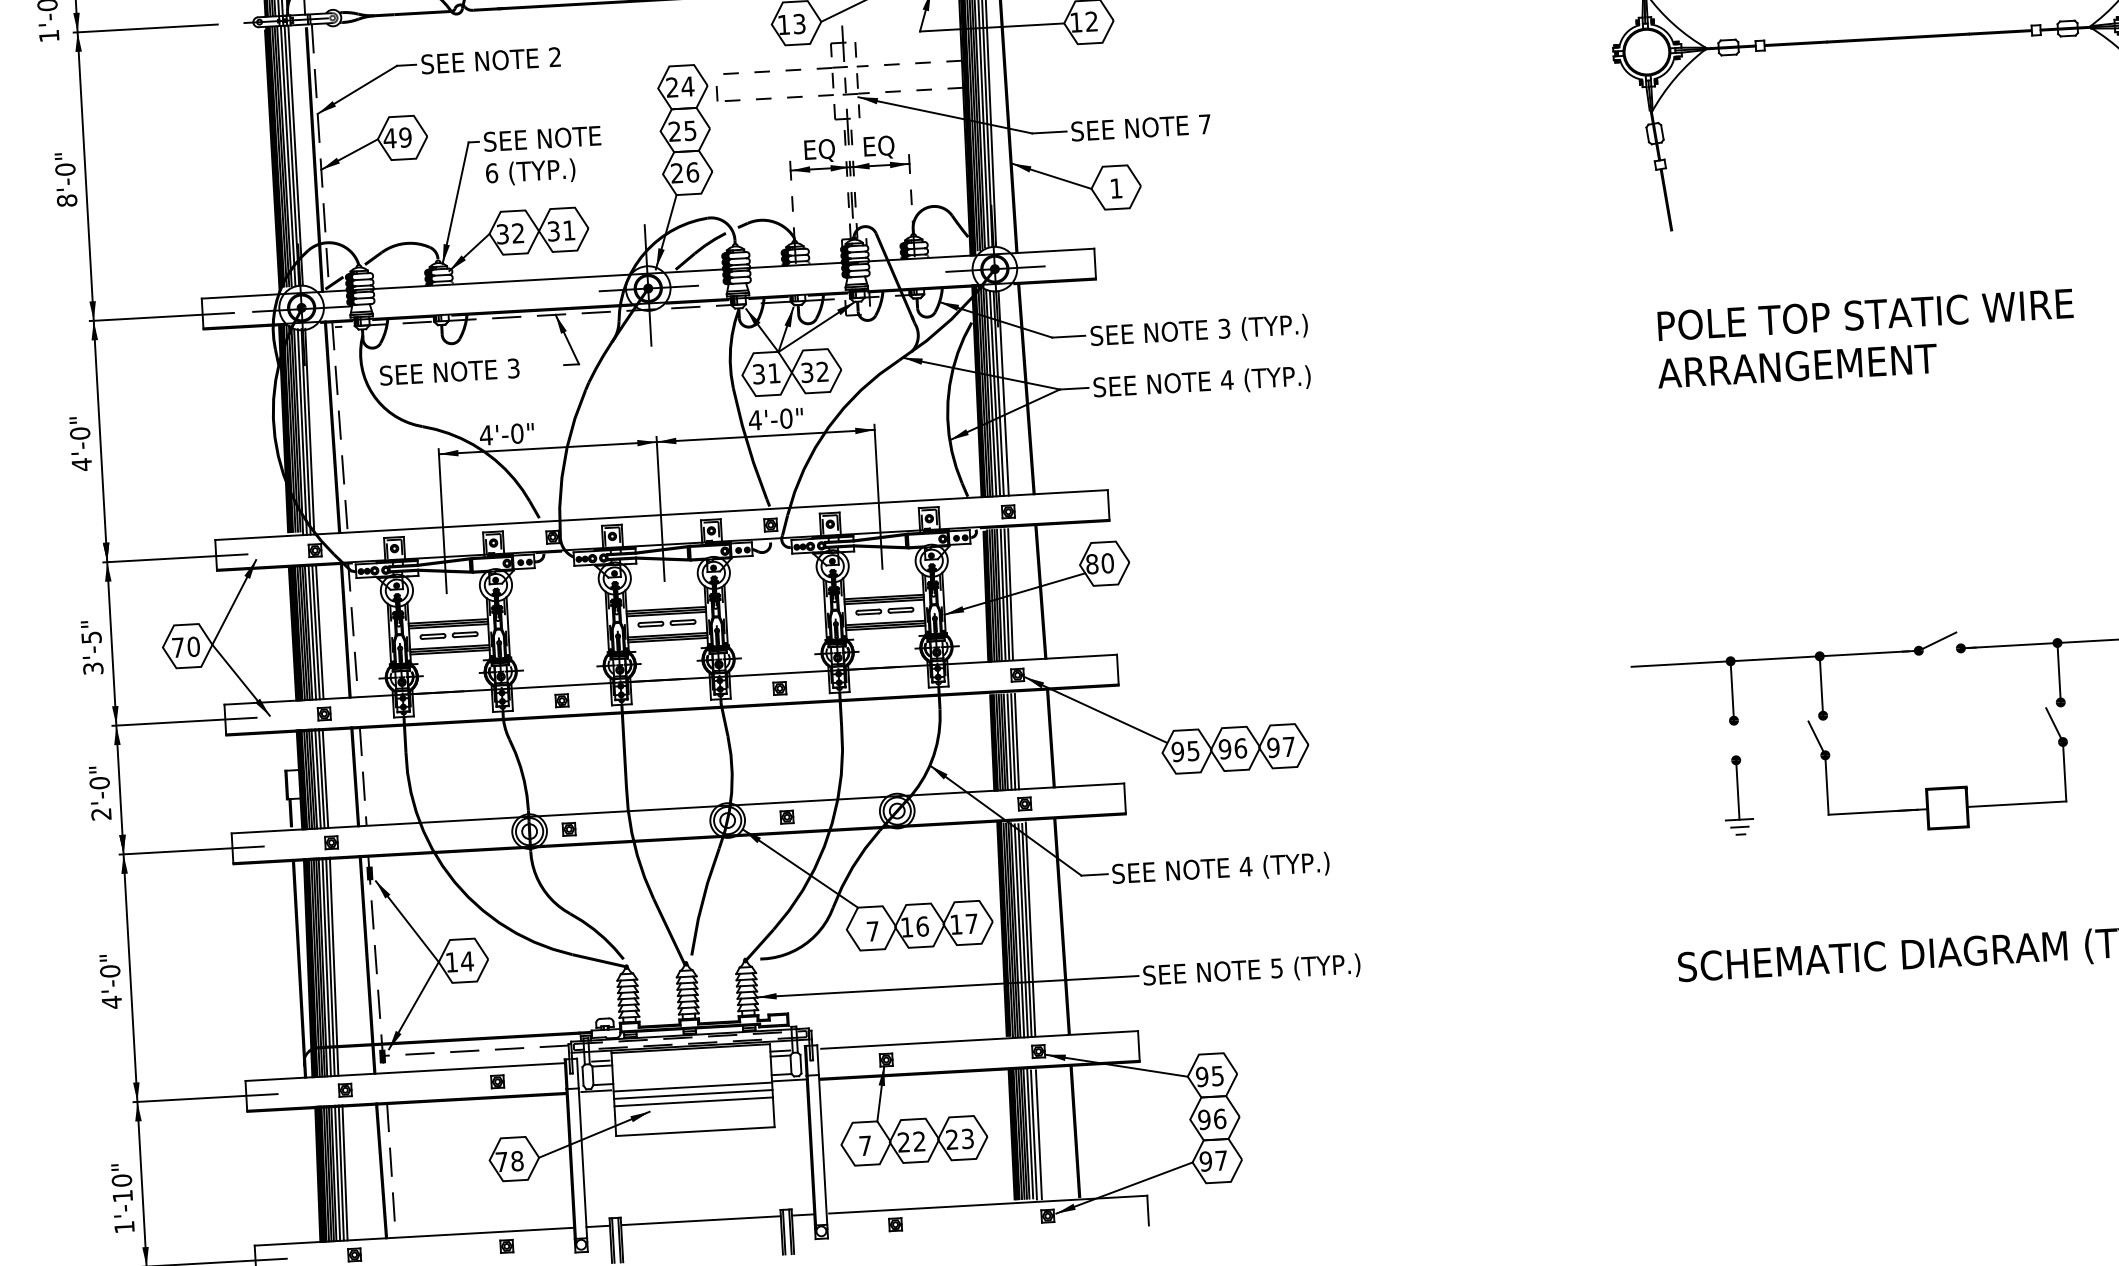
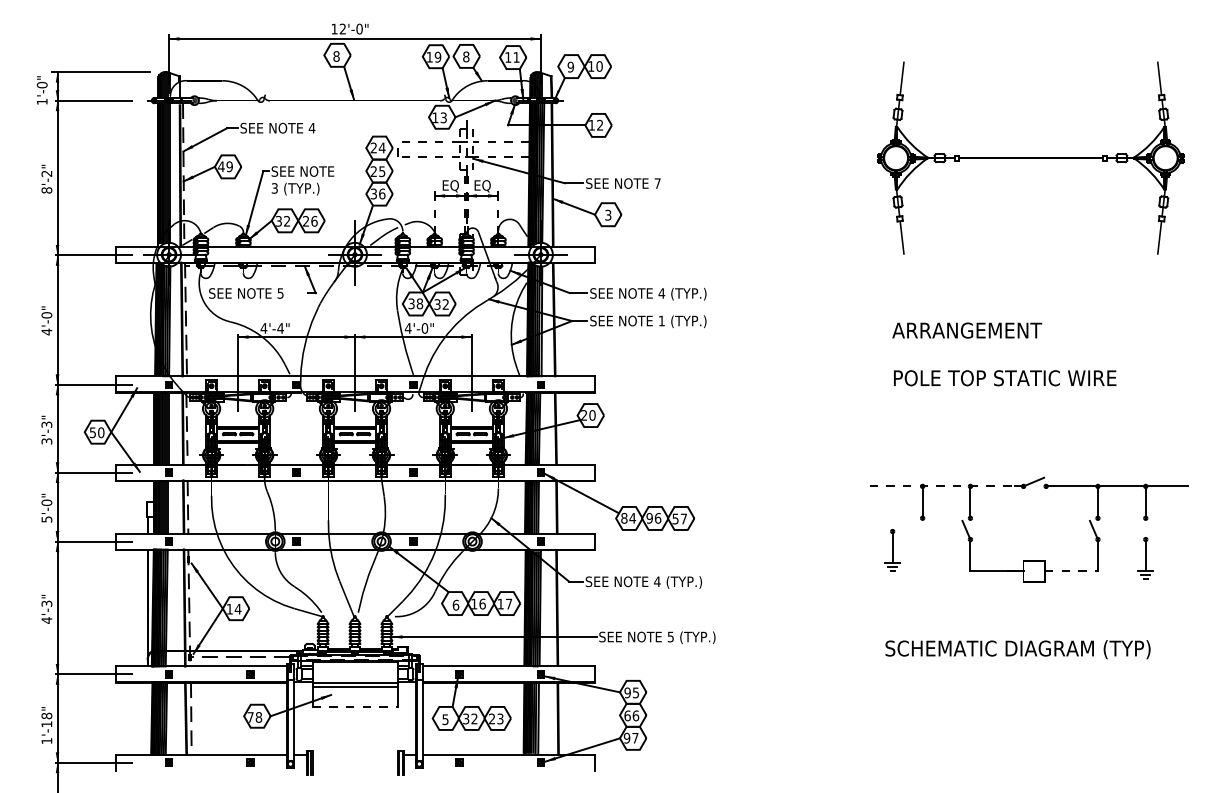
text: (553, 55) -> (311, 127), 2 -> 4
text: (64, 169) -> (46, 173), 8'-0" -> 8'-2"
text: (491, 173) -> (274, 188), 6 -> 3
text: (676, 174) -> (373, 194), 26 -> 36
text: (1116, 187) -> (608, 214), 1 -> 3
text: (561, 229) -> (310, 220), 31 -> 26
text: (1866, 315) -> (1005, 378), moved
text: (1223, 328) -> (661, 293), 3 -> 4
text: (513, 366) -> (280, 292), 3 -> 5
text: (773, 372) -> (419, 303), 31 -> 38
text: (1226, 379) -> (661, 320), 4 -> 1
text: (517, 433) -> (280, 328), 4'-0" -> 4'-4"
text: (1092, 564) -> (584, 415), 80 -> 20
text: (90, 637) -> (46, 424), 3'-5" -> 3'-3"
text: (177, 647) -> (92, 432), 70 -> 50
line: (1771, 659) -> (944, 486), solid -> dashed
text: (1273, 746) -> (675, 518), 97 -> 57
text: (1185, 751) -> (628, 518), 95 -> 84
part: (1737, 795) -> (892, 550), moved
line: (2017, 804) -> (1071, 571), solid -> dashed
text: (100, 814) -> (46, 519), 2'-0" -> 5'-0"
text: (872, 930) -> (455, 604), 7 -> 6
text: (109, 970) -> (46, 603), 4'-0" -> 4'-3"
line: (692, 1102) -> (354, 691), removed
text: (1204, 1119) -> (627, 715), 96 -> 66
line: (696, 1130) -> (355, 706), solid -> dashed
text: (904, 1143) -> (466, 719), 22 -> 32
text: (865, 1145) -> (445, 719), 7 -> 5
text: (121, 1179) -> (46, 715), 1'-10" -> 1'-18"
line: (701, 1220) -> (355, 754), removed

